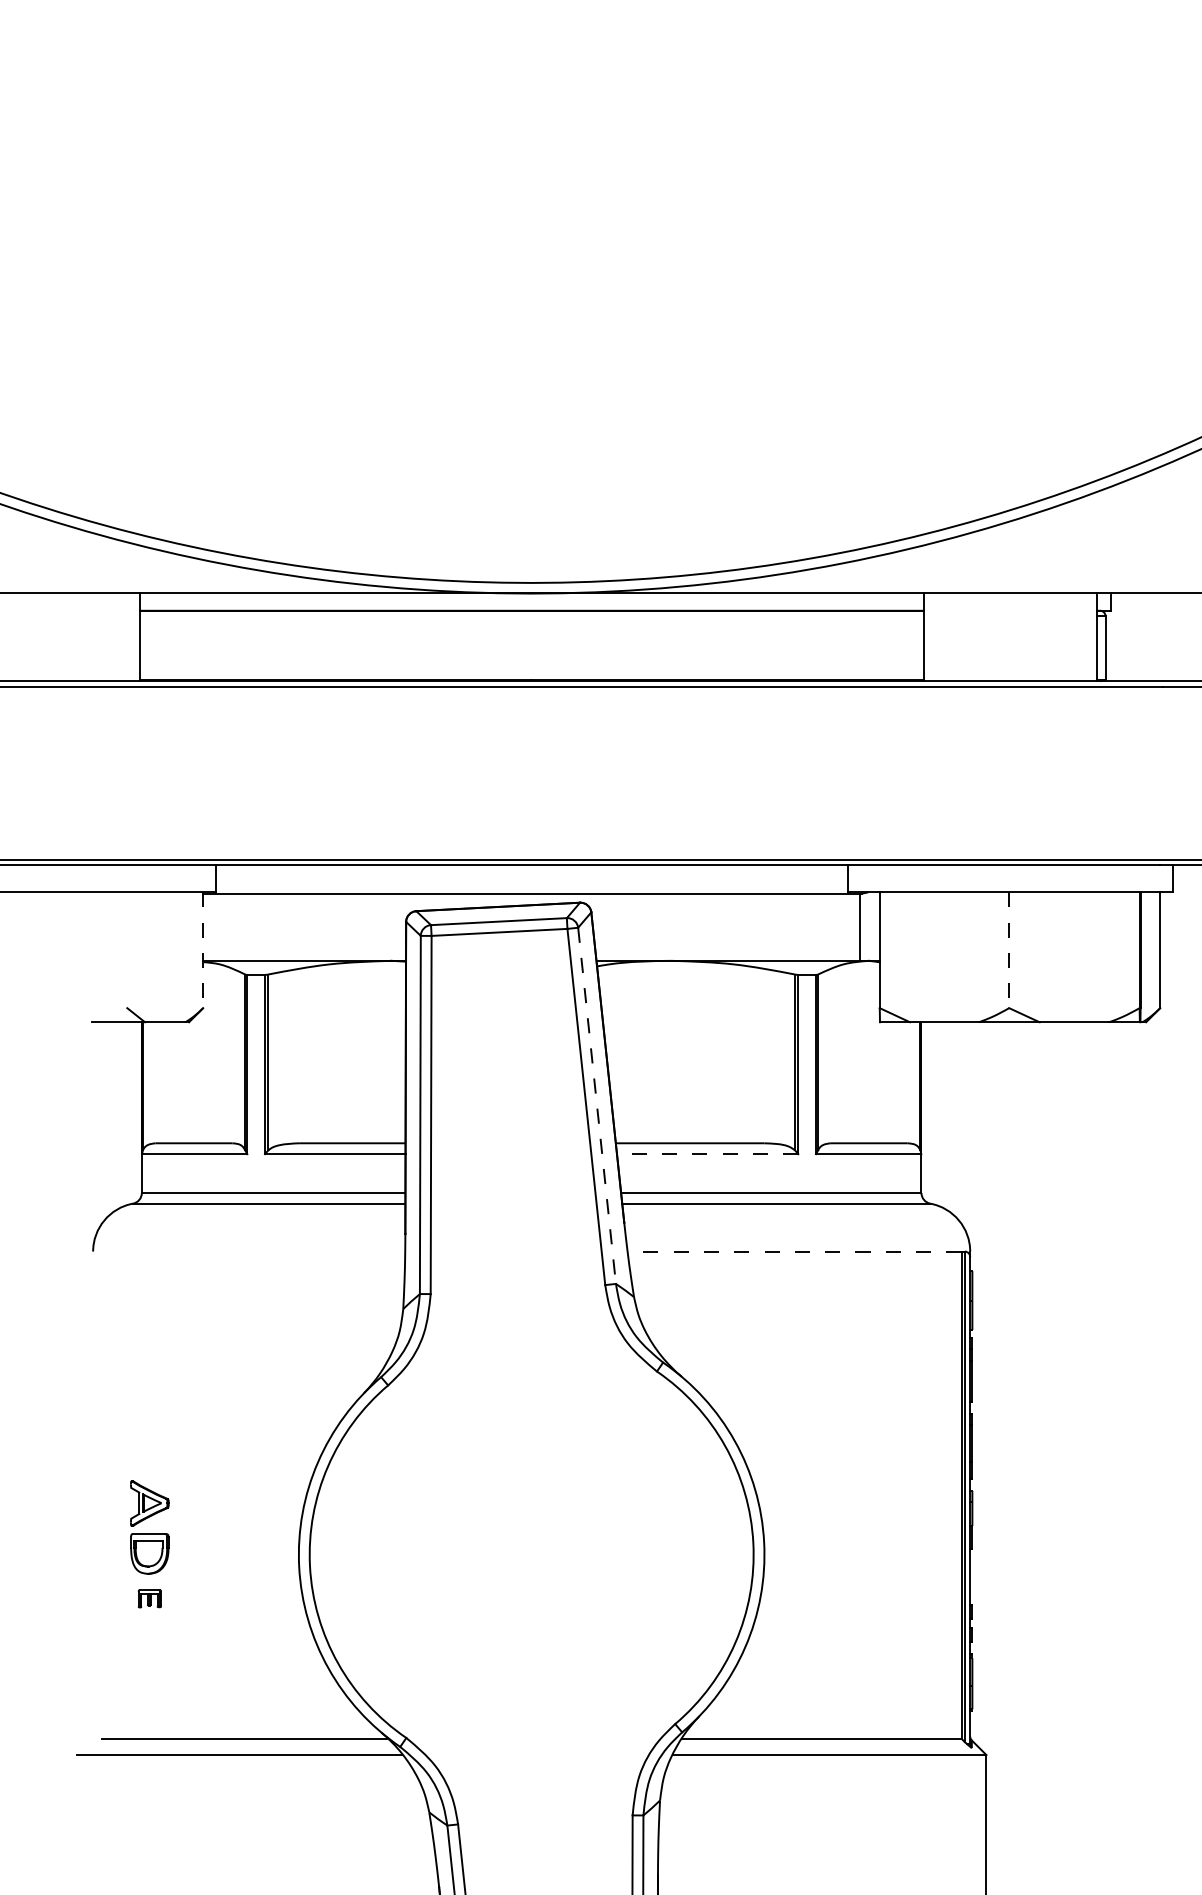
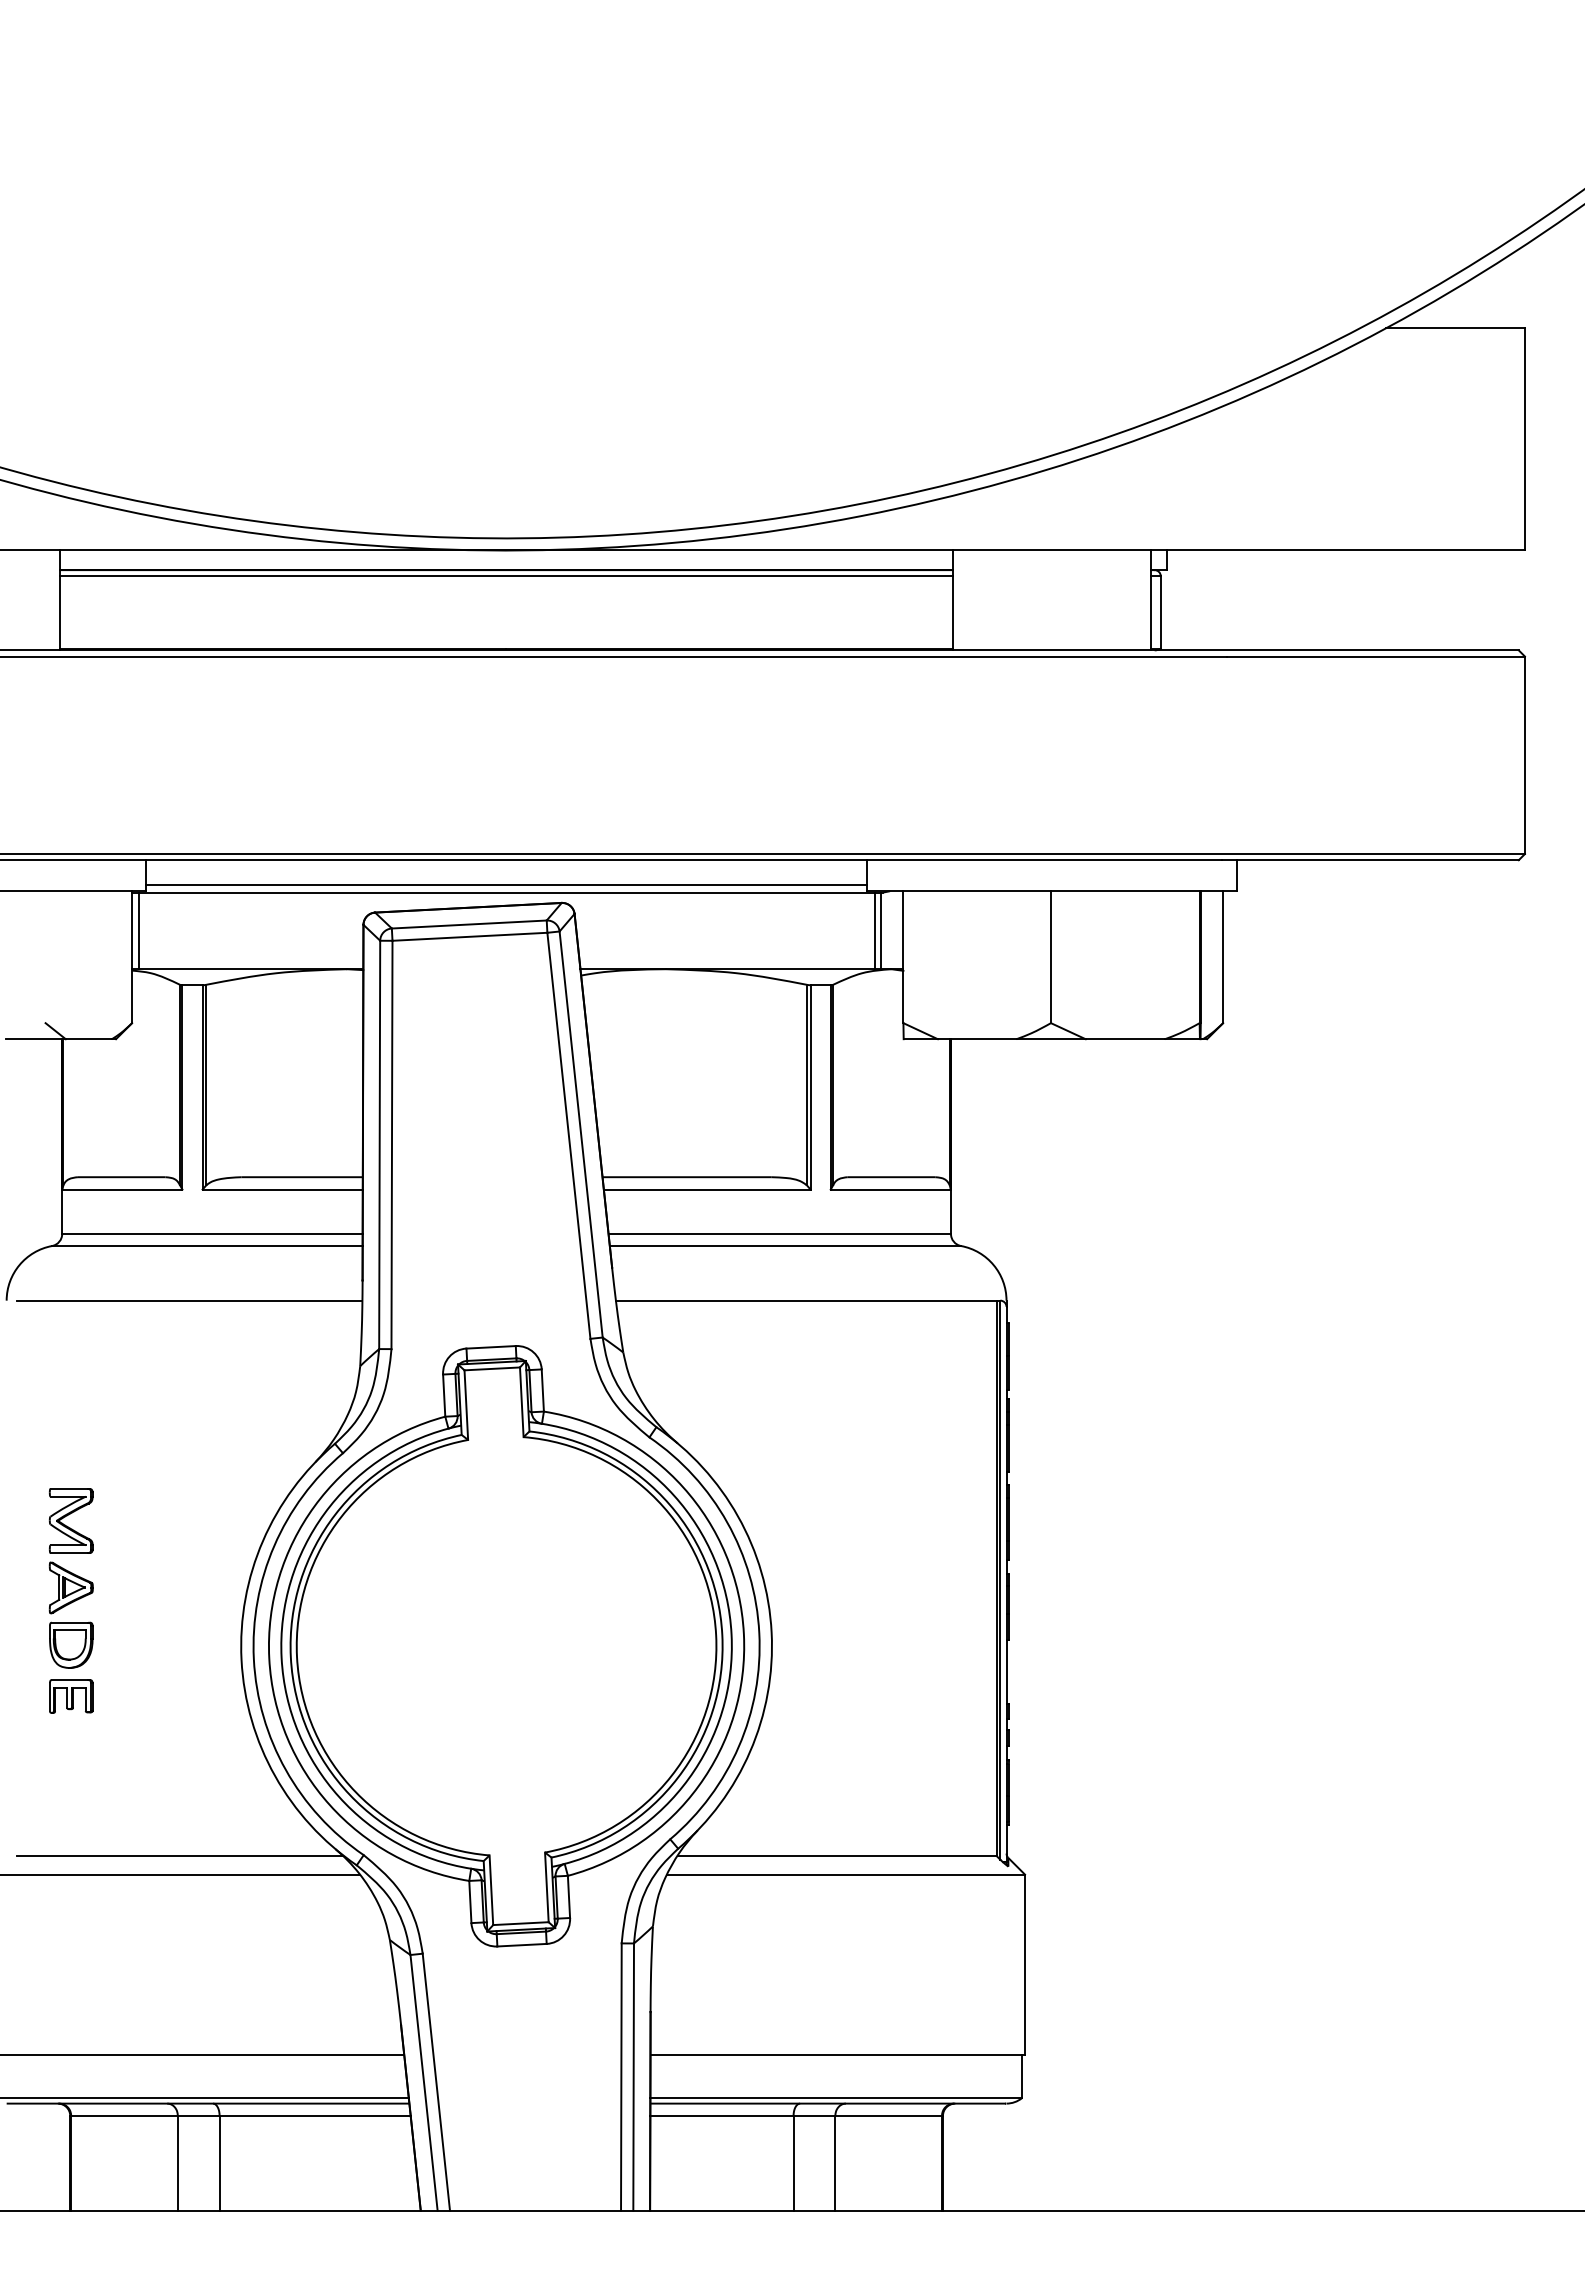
line: (531, 616) -> (506, 576), added
line: (531, 886) -> (506, 884), added
line: (208, 926) -> (138, 930), added
line: (854, 926) -> (874, 930), added
line: (203, 950) -> (132, 957), dashed -> solid
line: (1008, 950) -> (1050, 957), dashed -> solid
line: (597, 1106) -> (581, 1135), dashed -> solid
line: (707, 1154) -> (706, 1189), dashed -> solid
line: (253, 1251) -> (189, 1300), added
line: (793, 1251) -> (805, 1300), dashed -> solid
part: (149, 1444) -> (70, 1520), added
part: (531, 1554) -> (506, 1646), added
part: (150, 1598) -> (71, 1696), size x1.67

